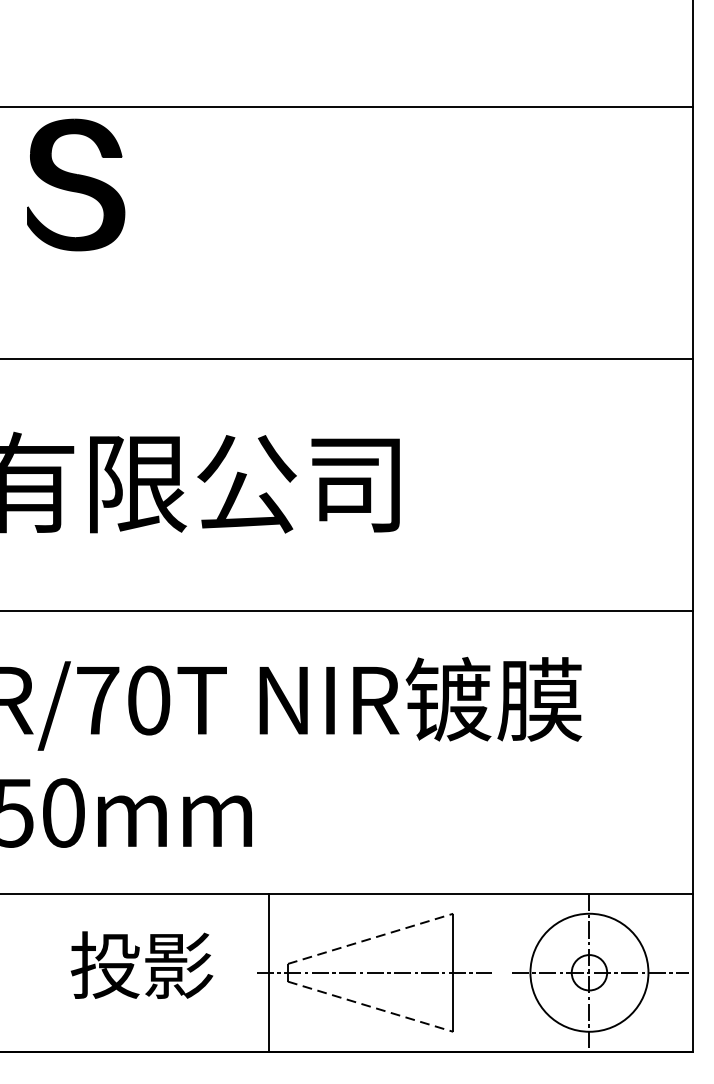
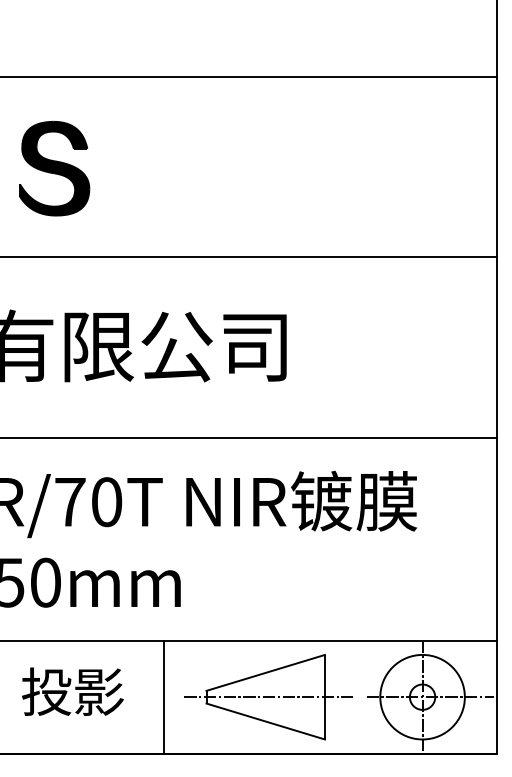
part: (75, 184) -> (54, 168), moved
line: (370, 938) -> (265, 672), dashed -> solid
text: (141, 964) -> (72, 691), moved
line: (269, 971) -> (164, 696), moved
line: (370, 1006) -> (265, 721), dashed -> solid

